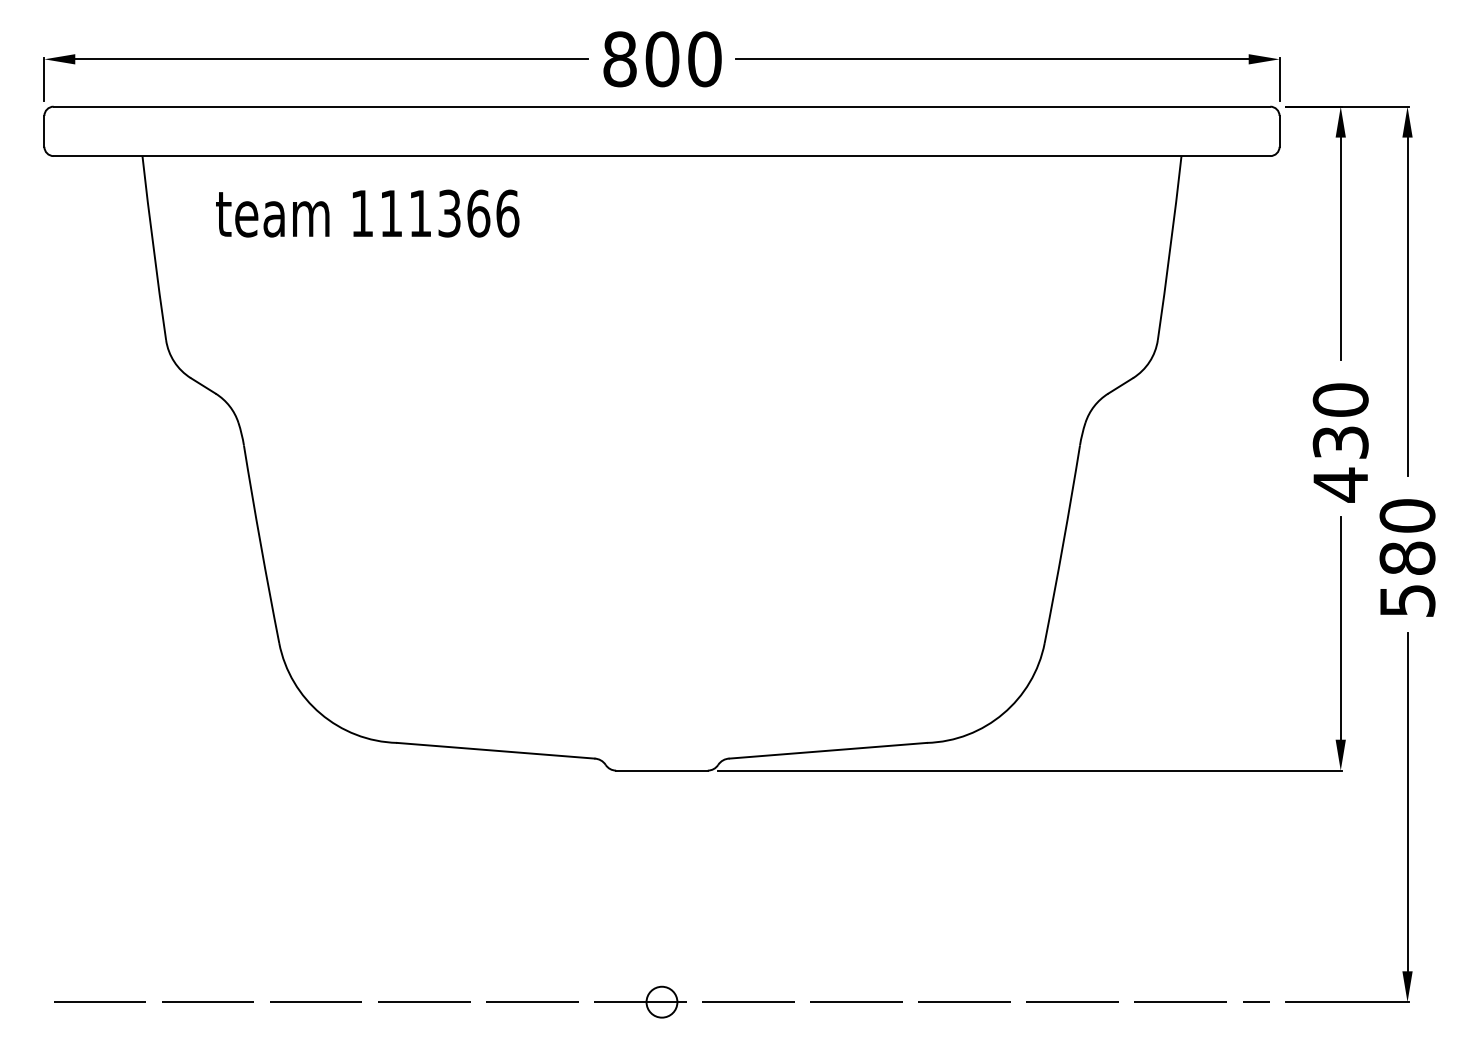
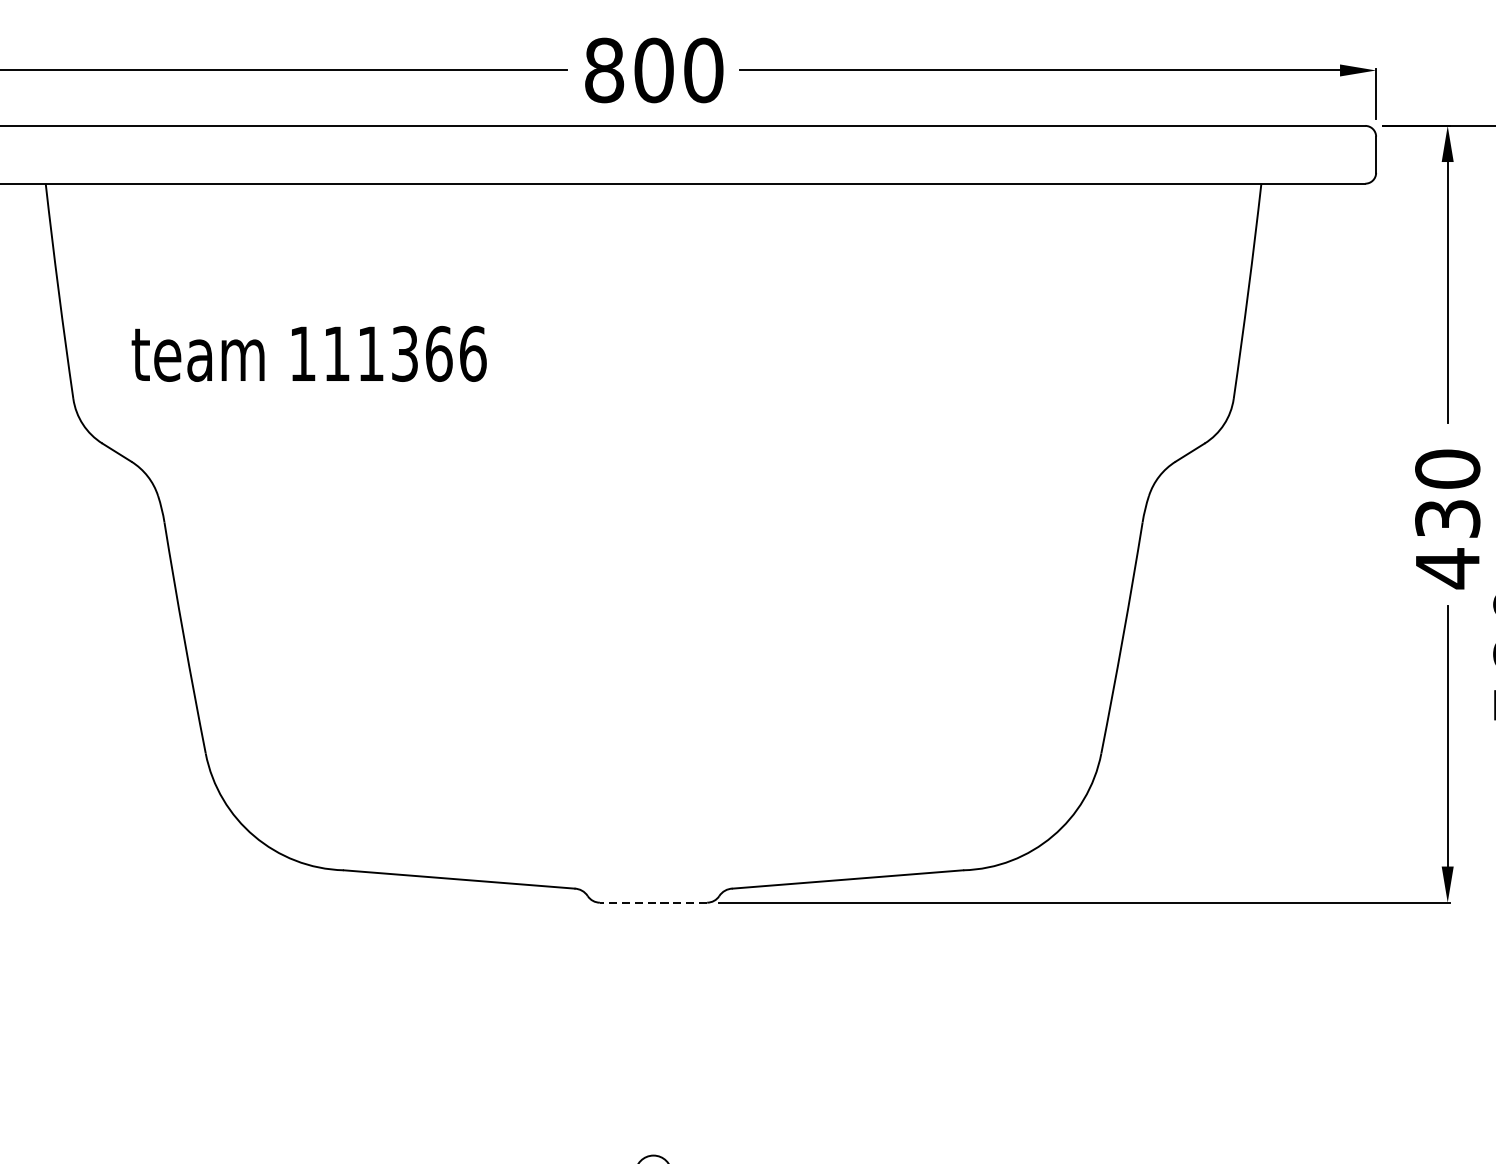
text: (367, 213) -> (309, 353), moved
line: (661, 770) -> (652, 902), solid -> dashed

